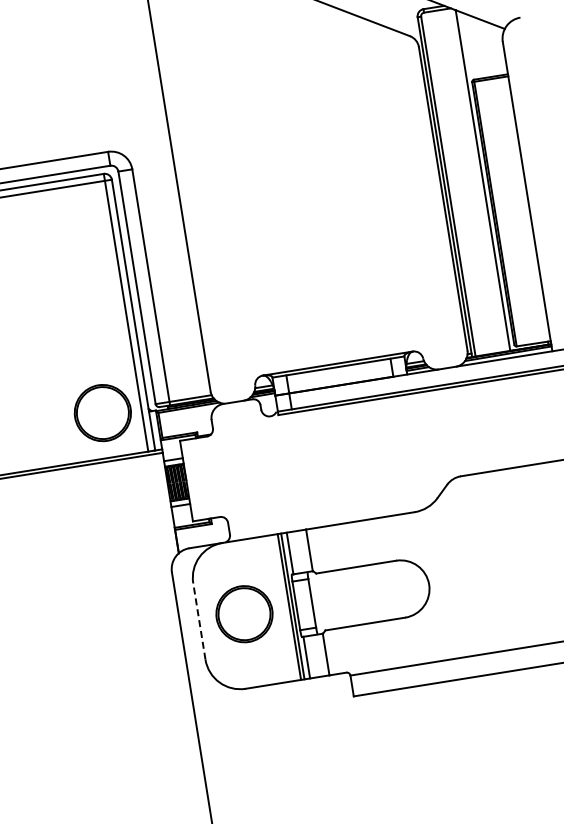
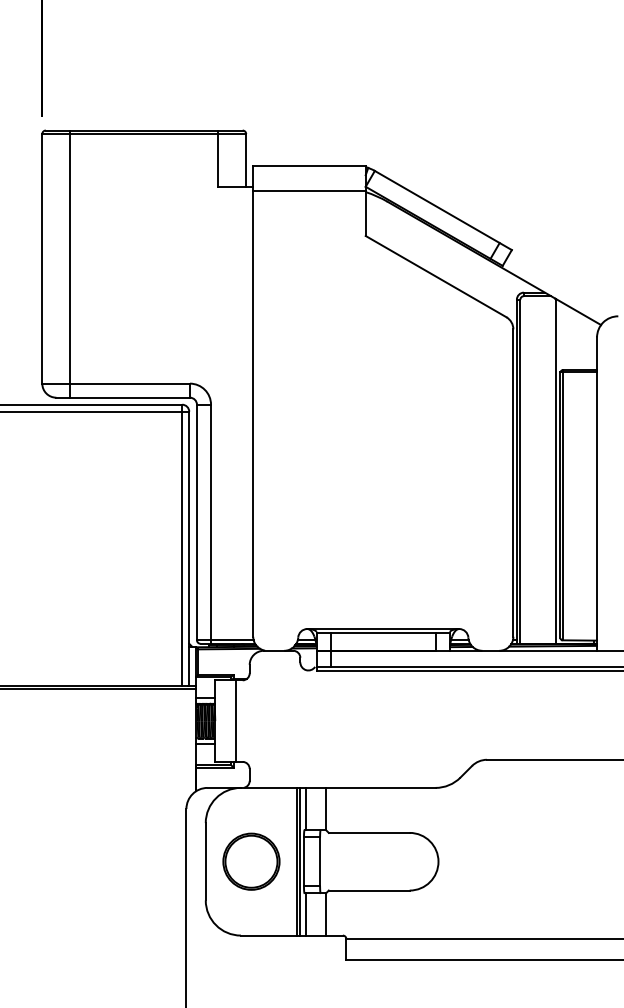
part: (102, 412) -> (143, 640), removed
line: (207, 477) -> (236, 720), added
line: (199, 621) -> (205, 861), dashed -> solid

